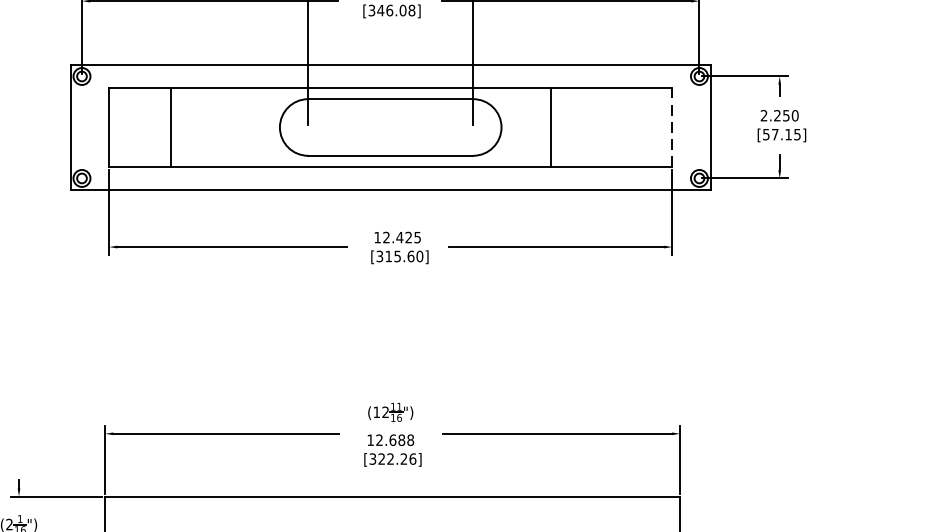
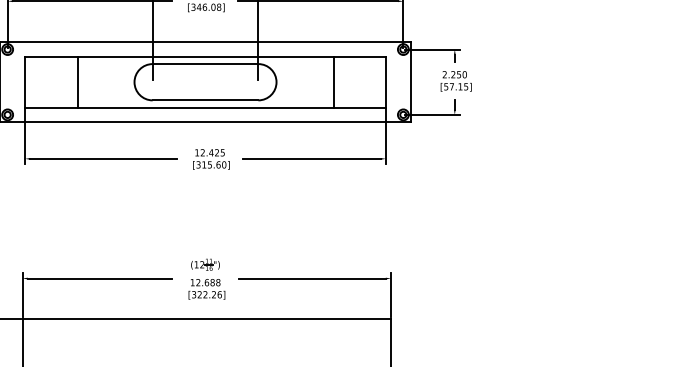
line: (170, 126) -> (77, 81), moved
line: (551, 126) -> (333, 81), moved
line: (671, 126) -> (385, 81), dashed -> solid

